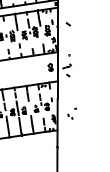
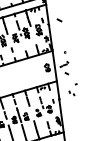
part: (71, 113) -> (72, 89), moved

